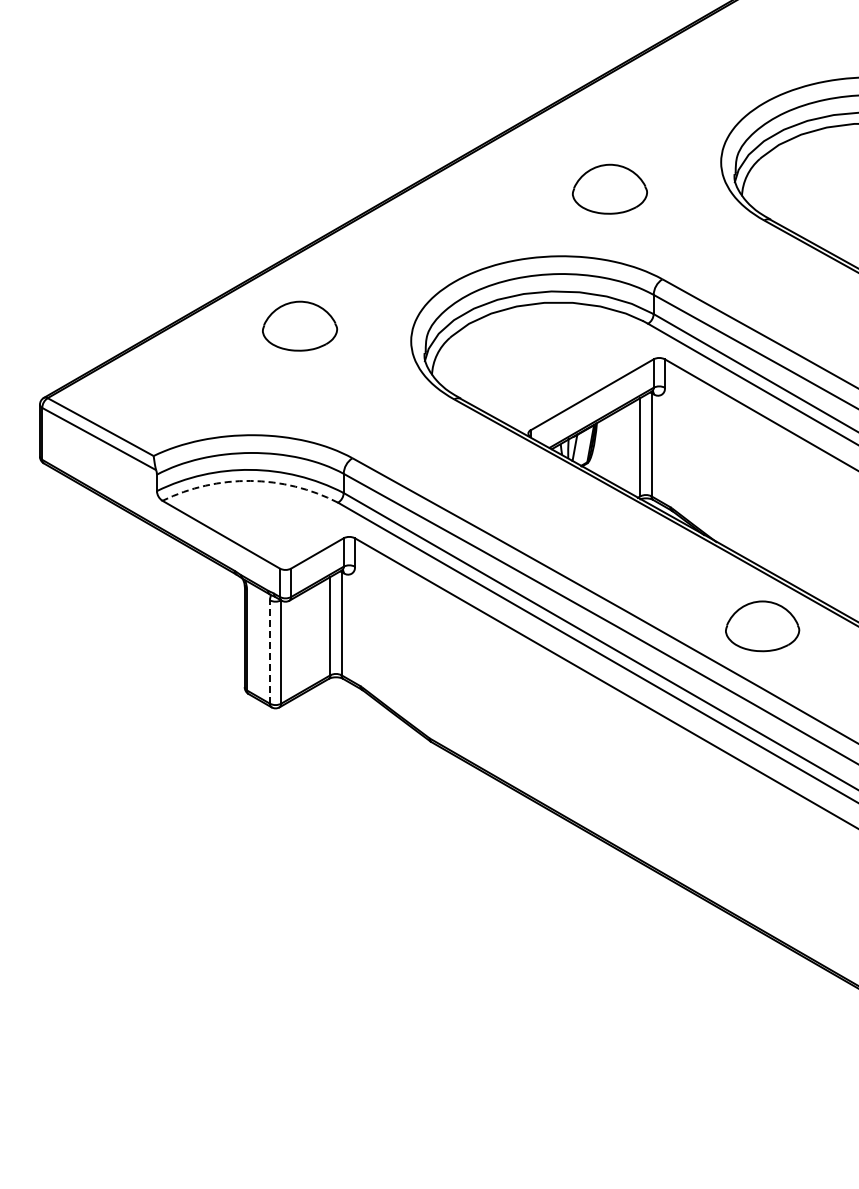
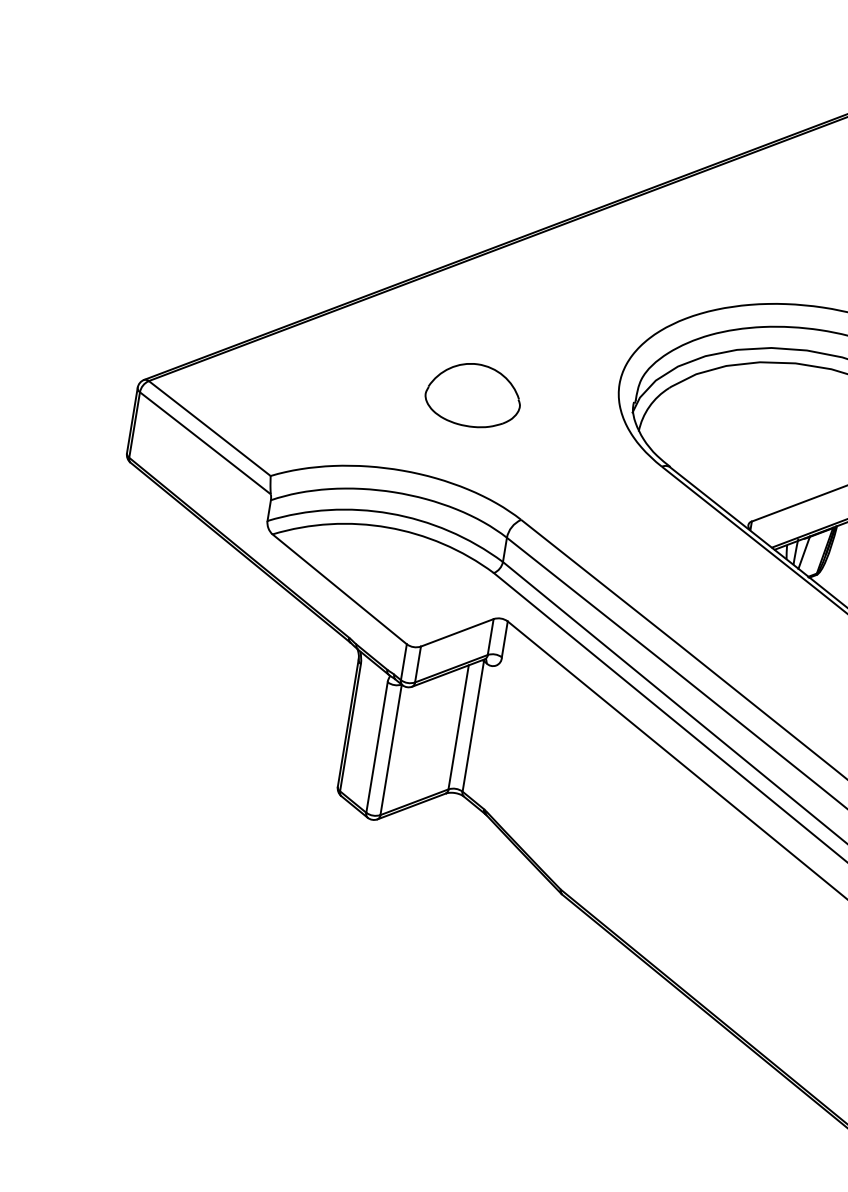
part: (300, 325) -> (474, 394), moved
arc: (250, 480) -> (387, 526), dashed -> solid
line: (270, 652) -> (377, 748), dashed -> solid

